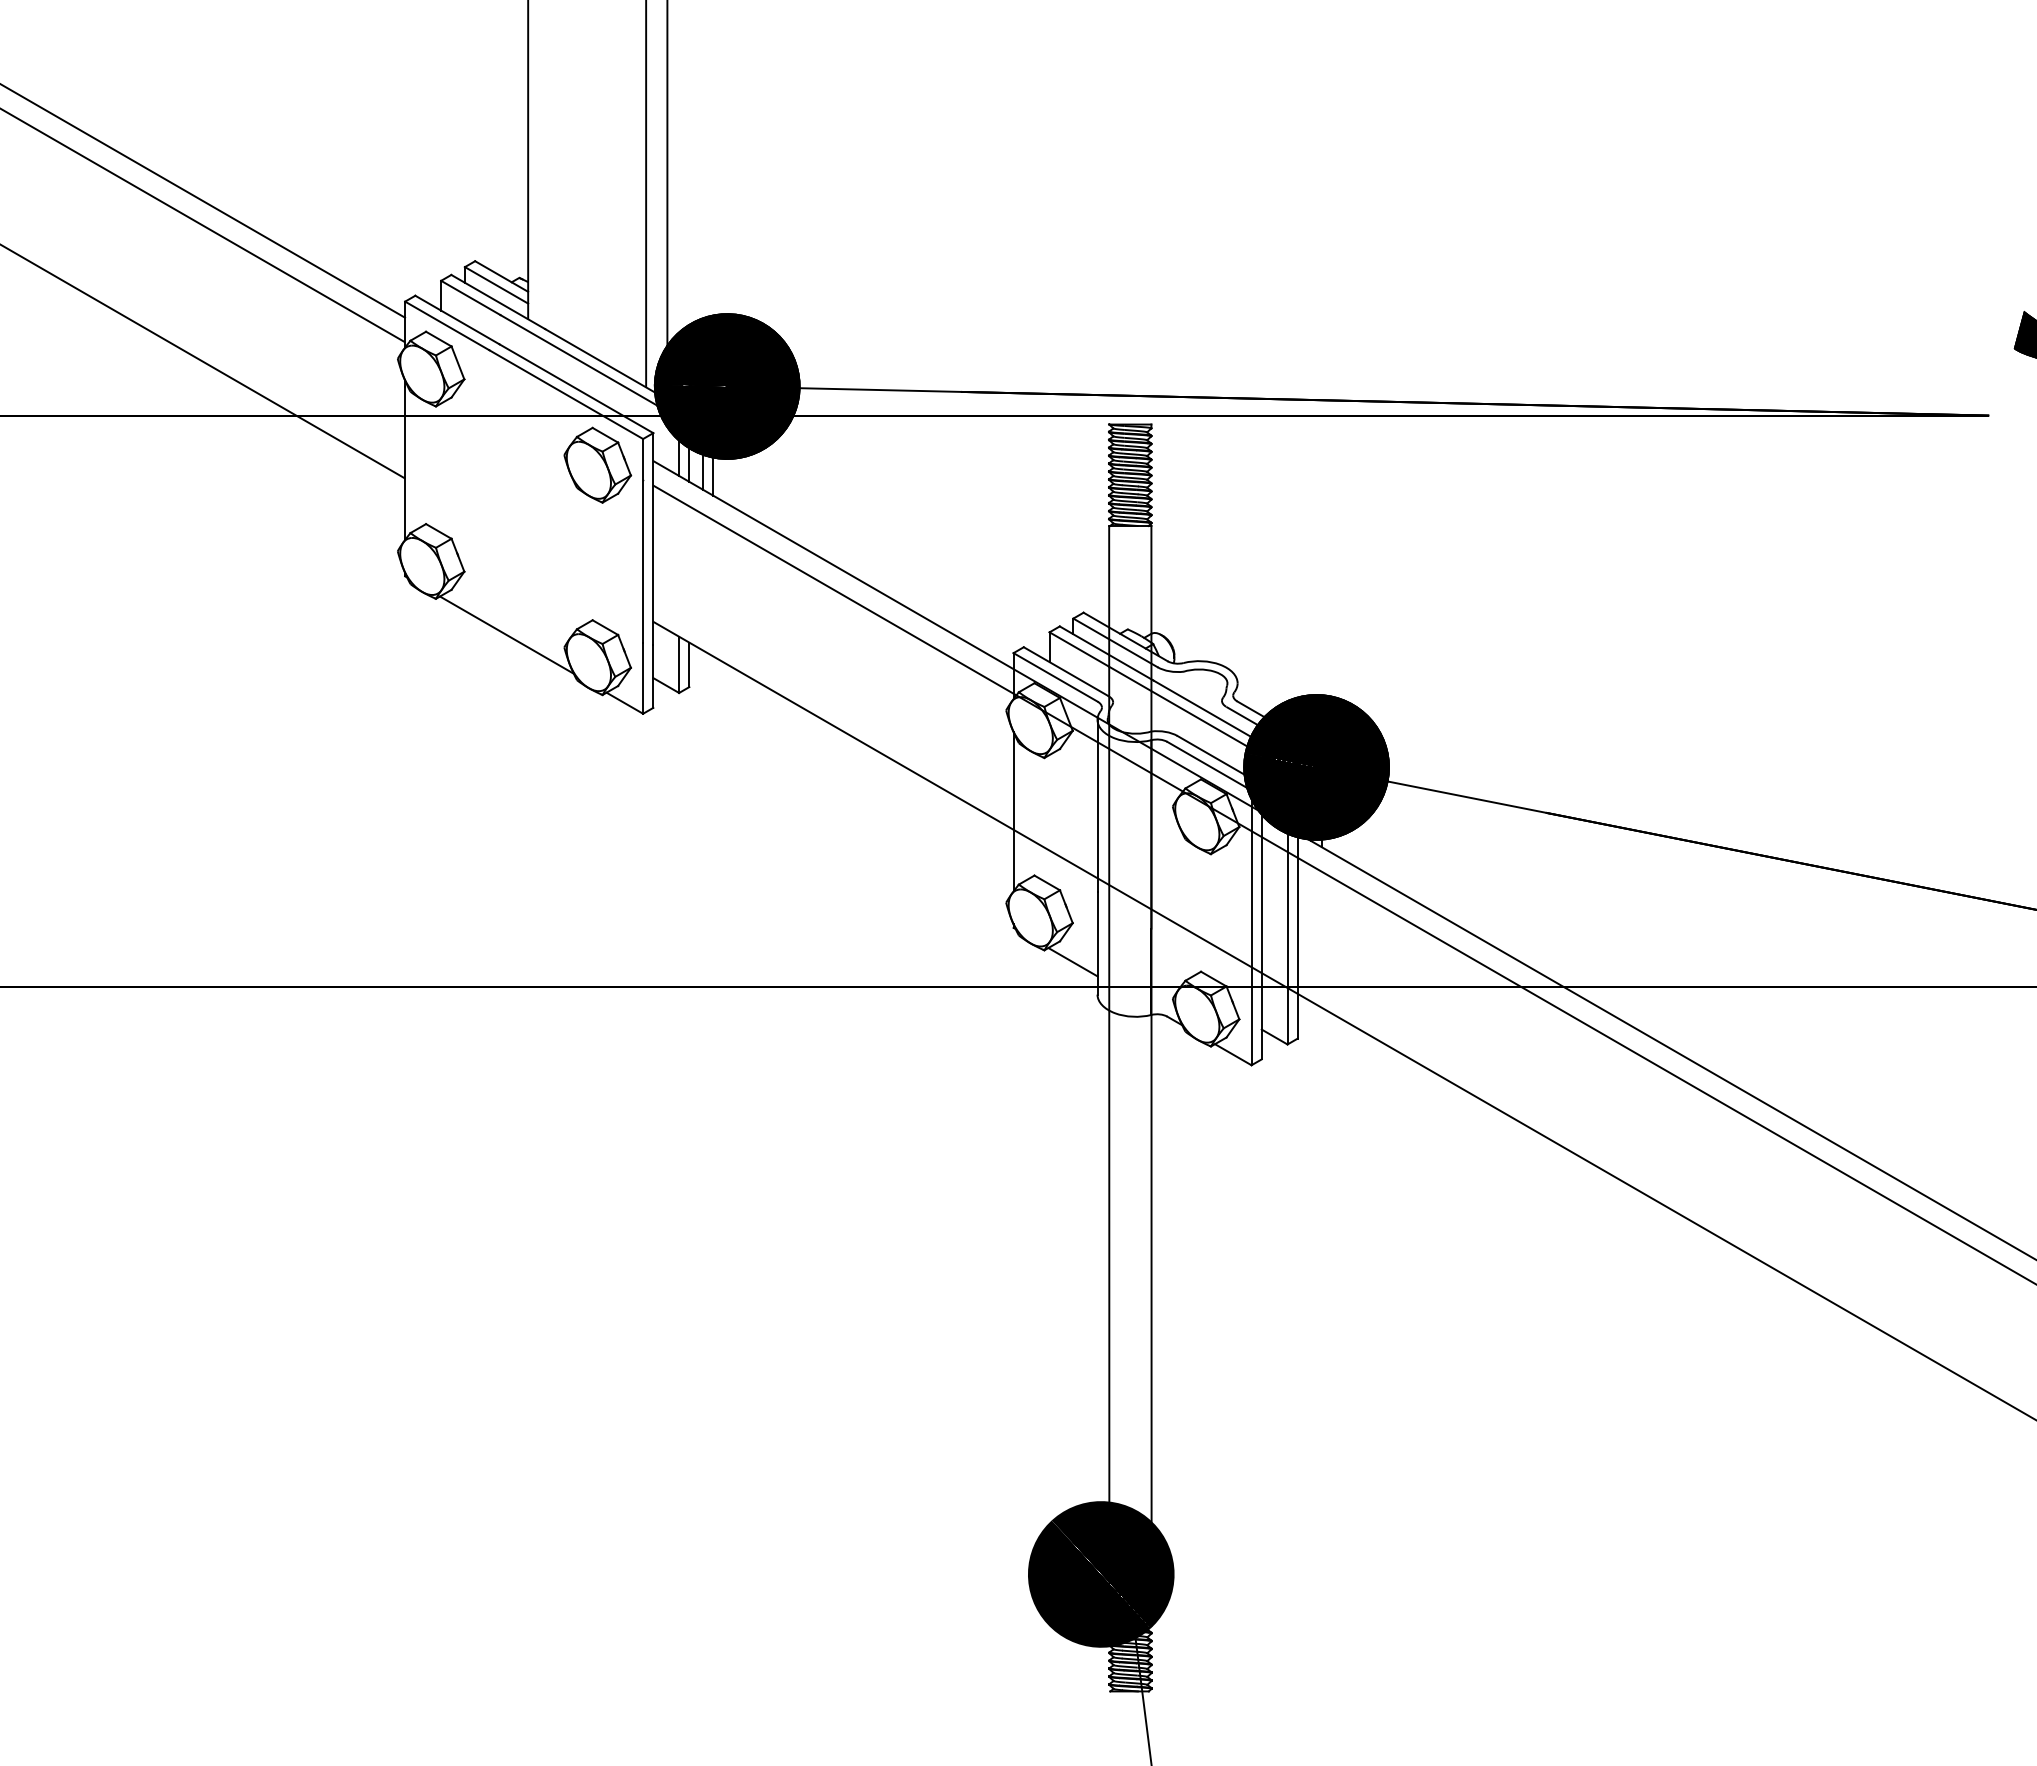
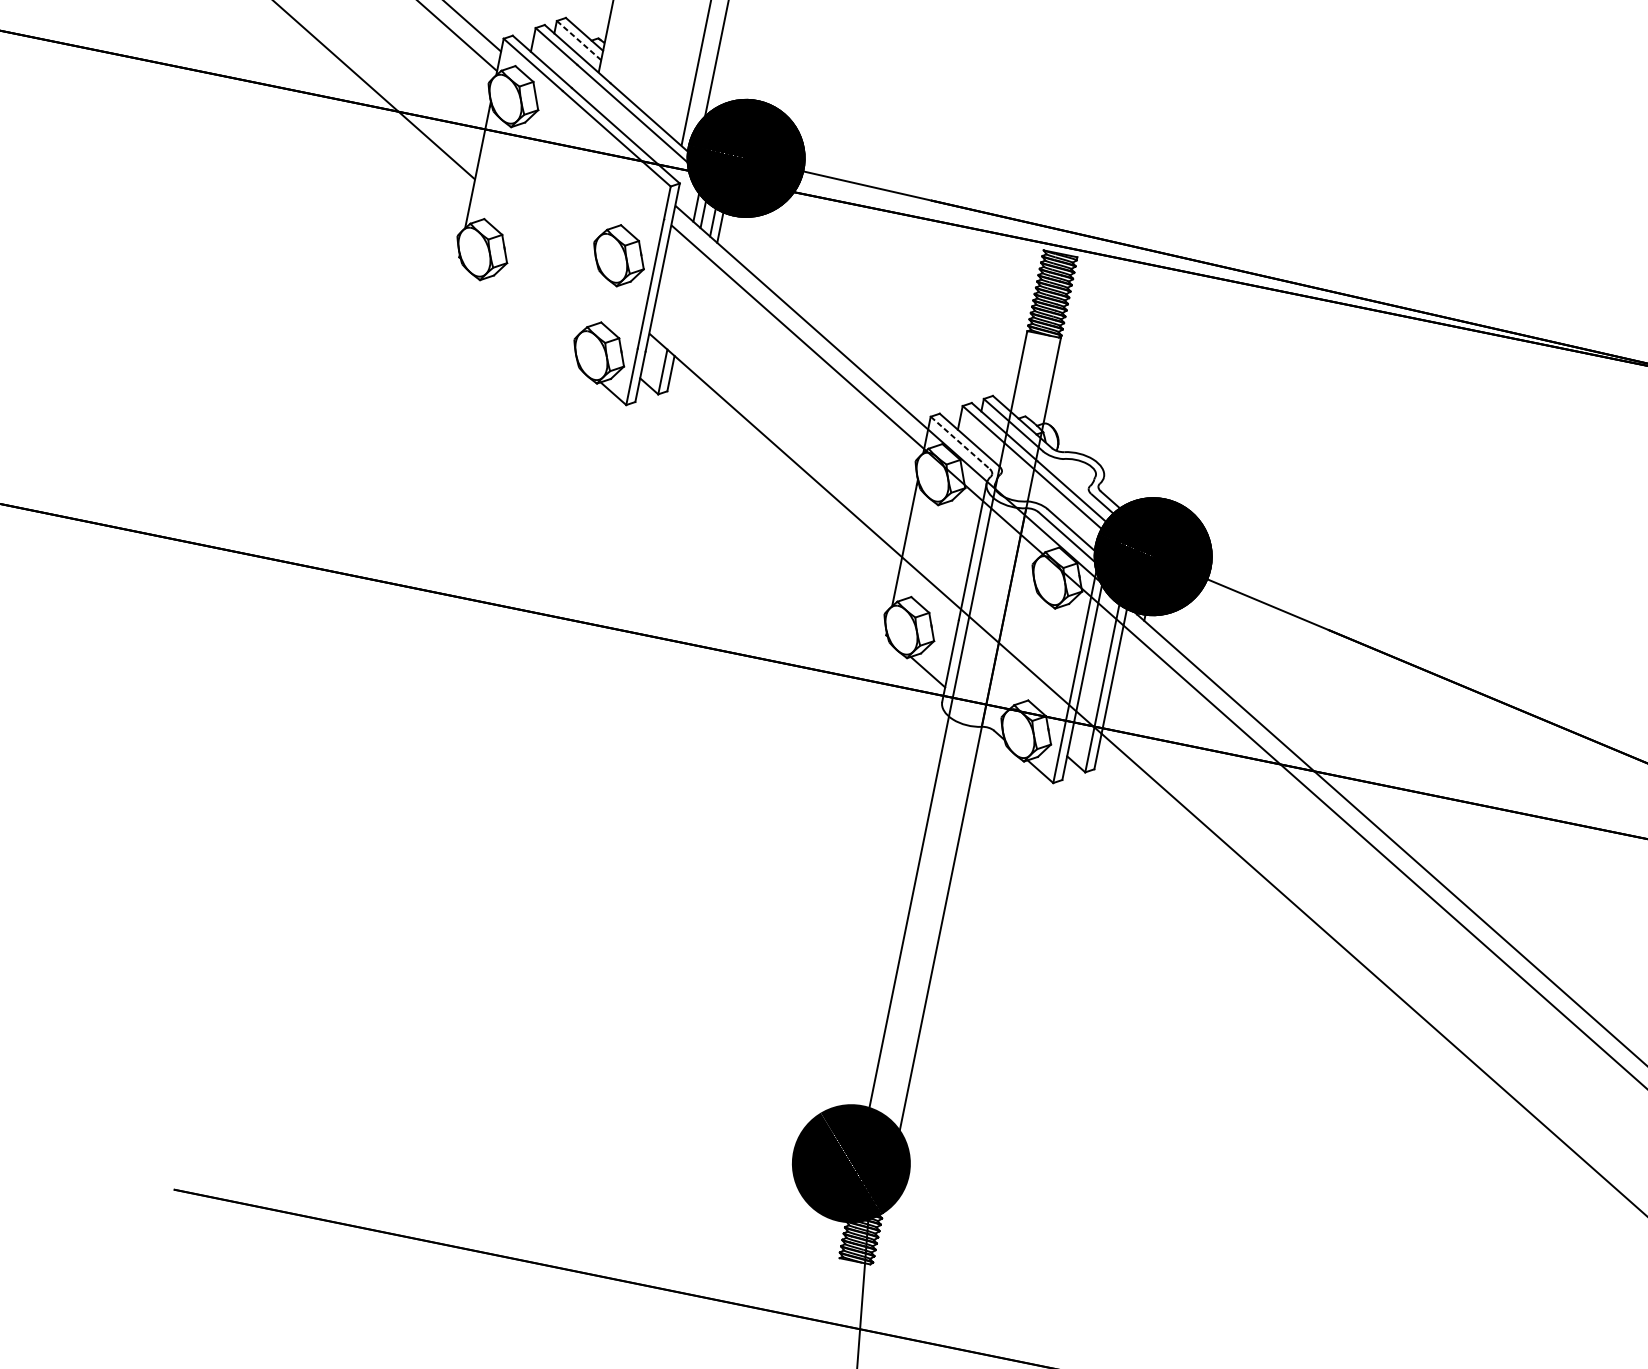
line: (497, 285) -> (579, 40), solid -> dashed
part: (597, 464) -> (619, 255), moved
line: (506, 634) -> (530, 319), removed
line: (1055, 677) -> (960, 442), solid -> dashed

